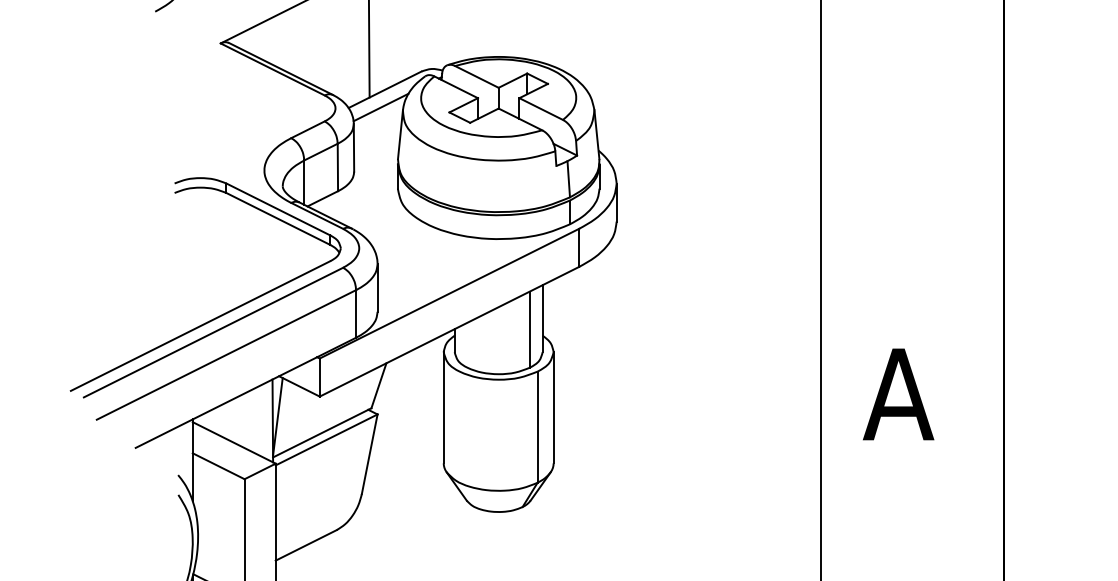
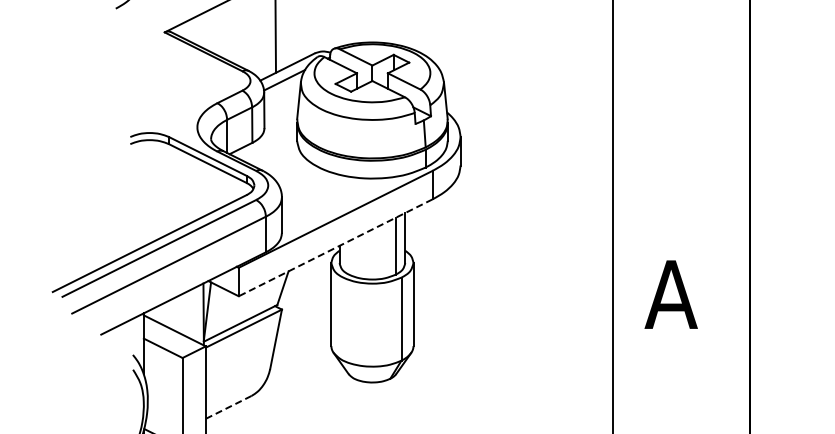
line: (449, 332) -> (335, 248), solid -> dashed
line: (306, 545) -> (228, 407), solid -> dashed

